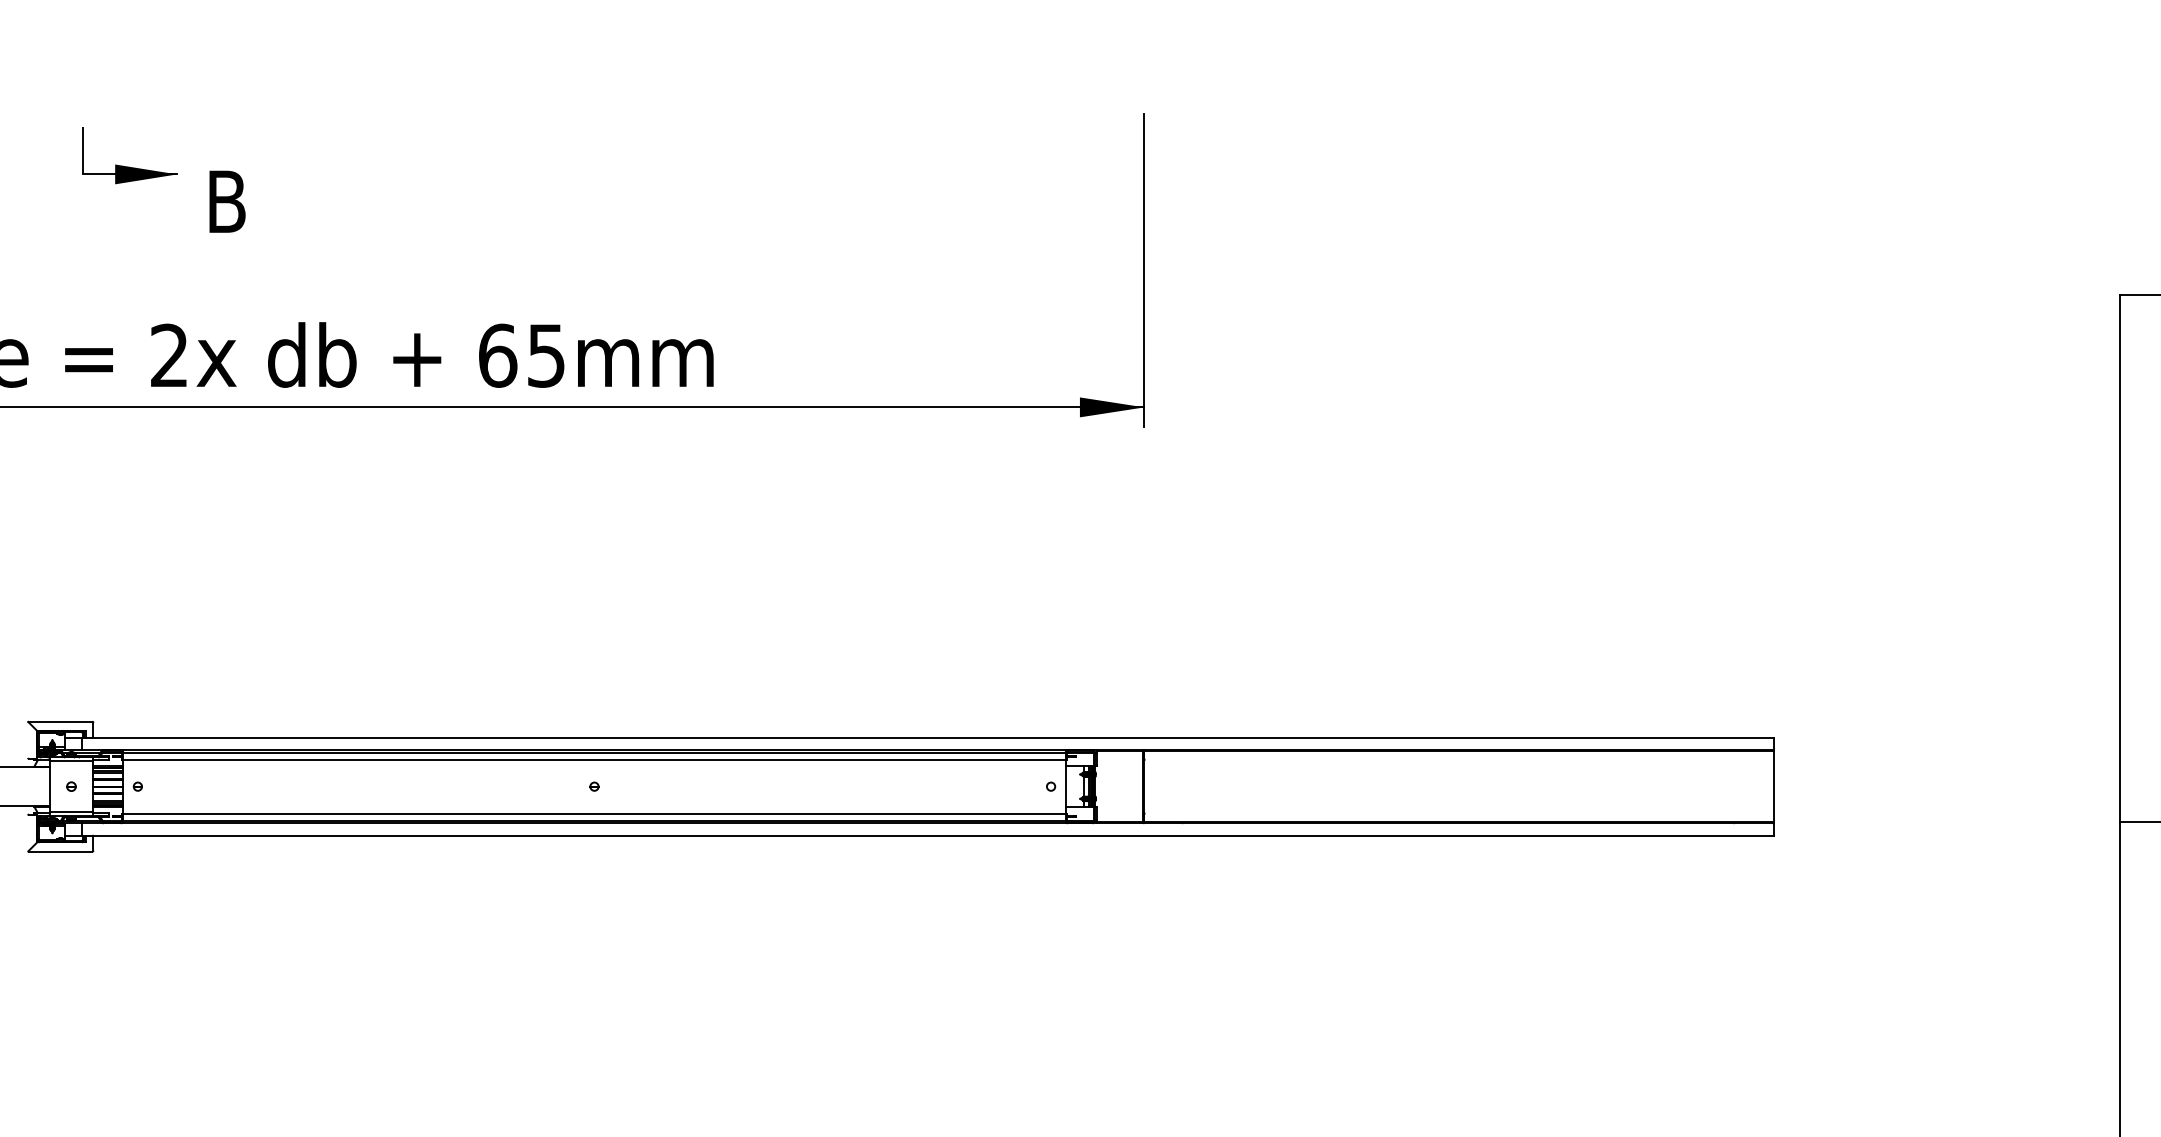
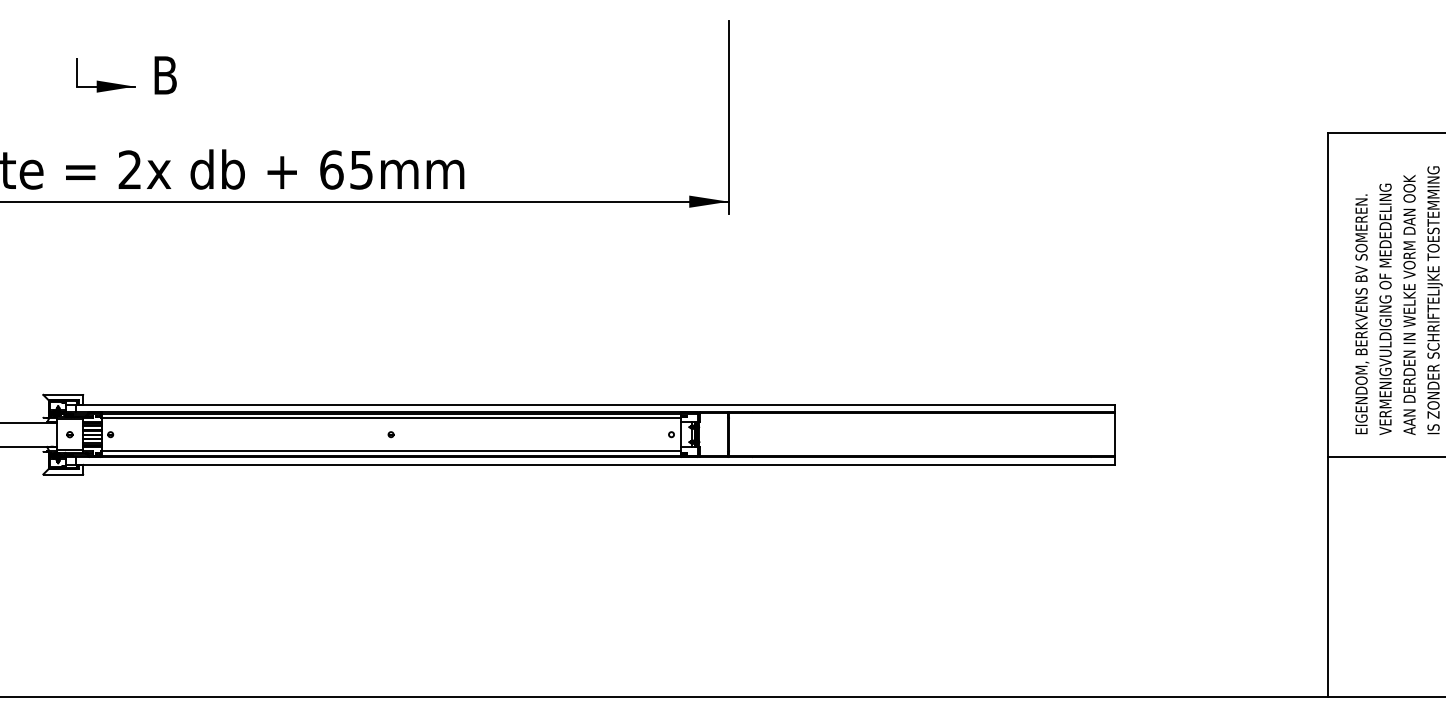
part: (127, 166) -> (104, 81), moved

